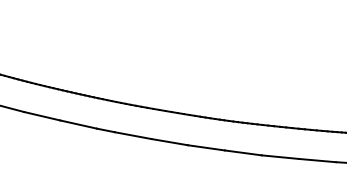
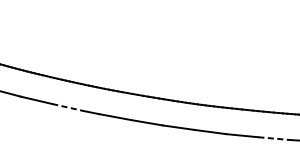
line: (78, 124) -> (67, 107), solid -> dashed
line: (317, 160) -> (274, 138), solid -> dashed

